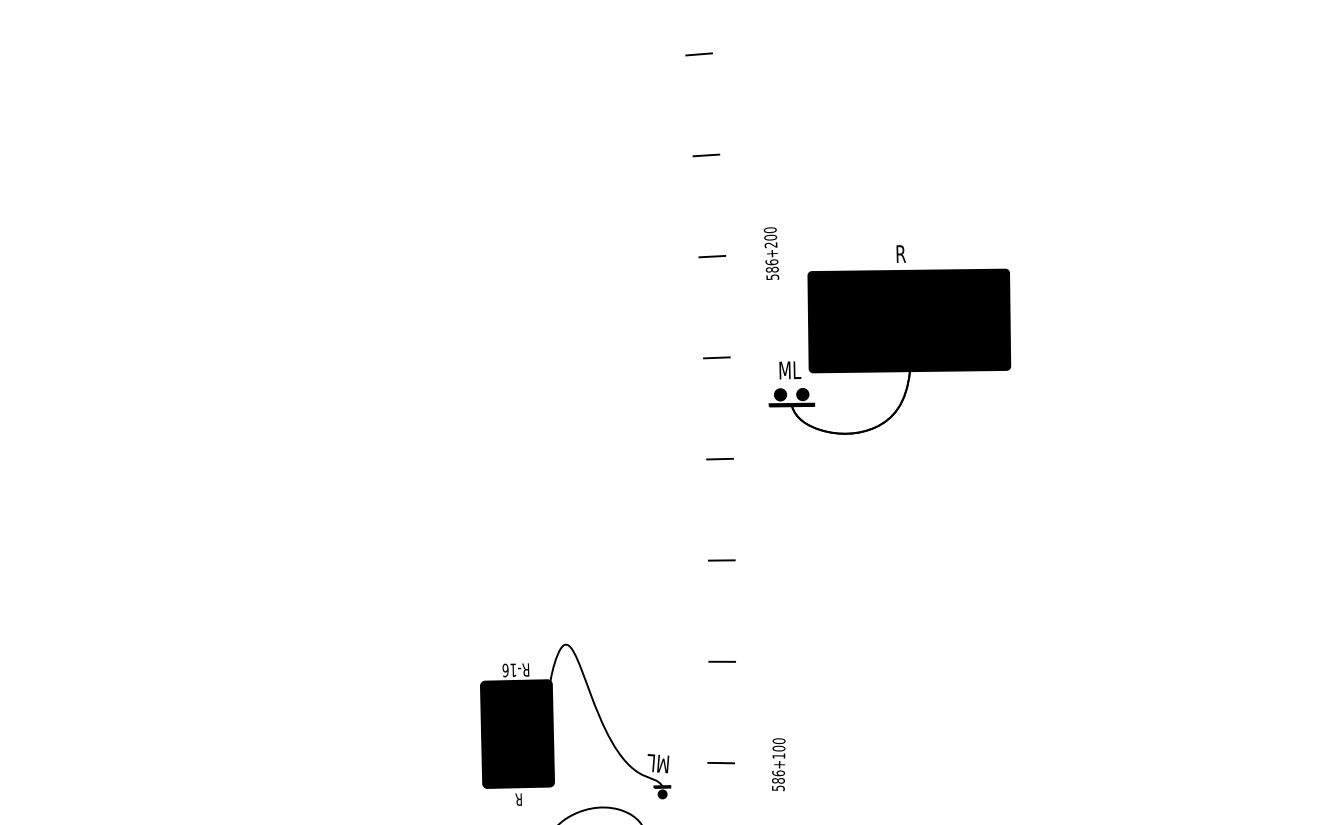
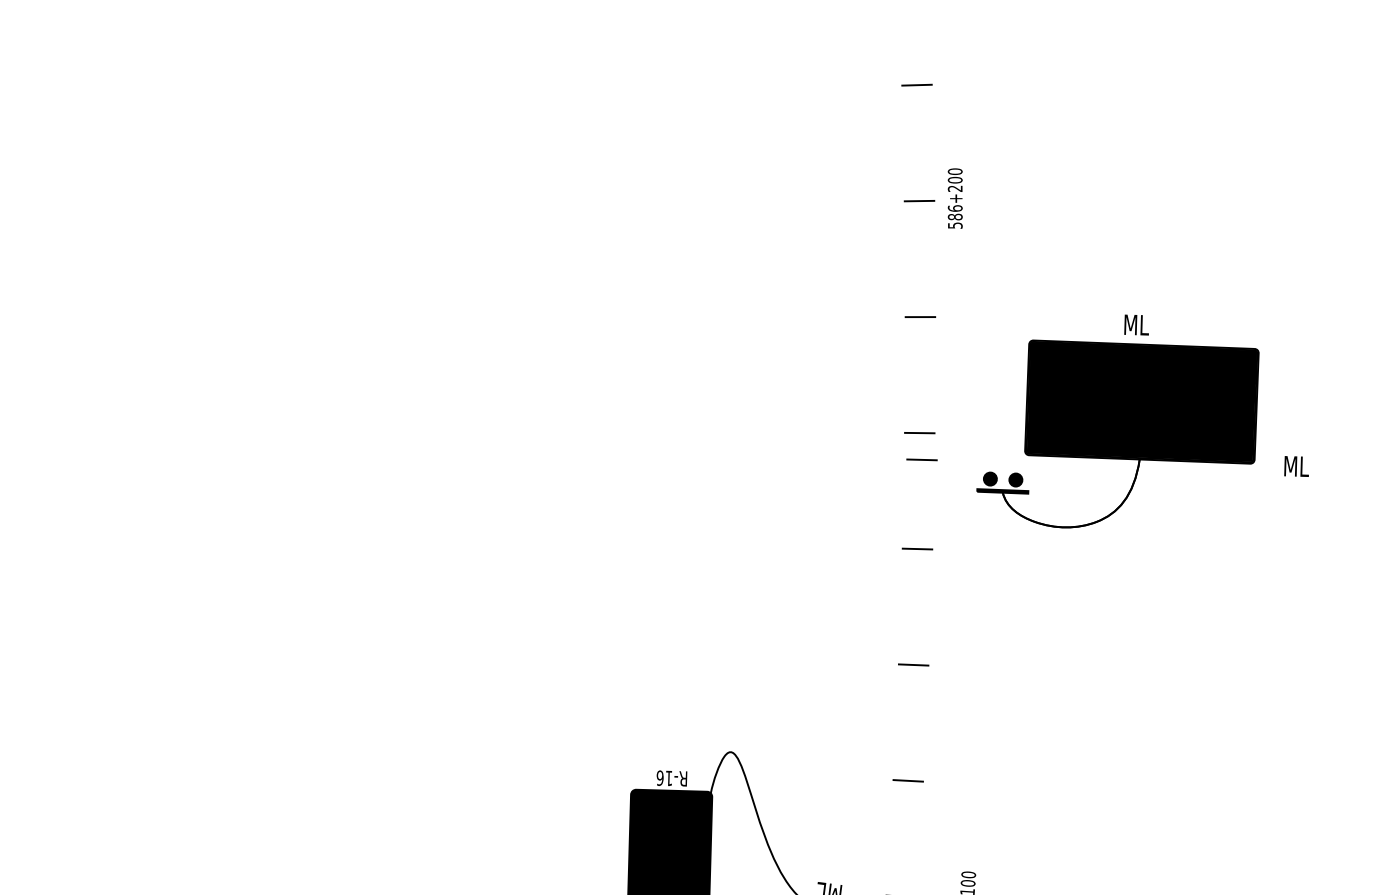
text: (771, 253) -> (955, 198), moved
text: (901, 254) -> (1136, 325), R -> ML
text: (790, 370) -> (1296, 466), moved
line: (719, 381) -> (921, 460), added

